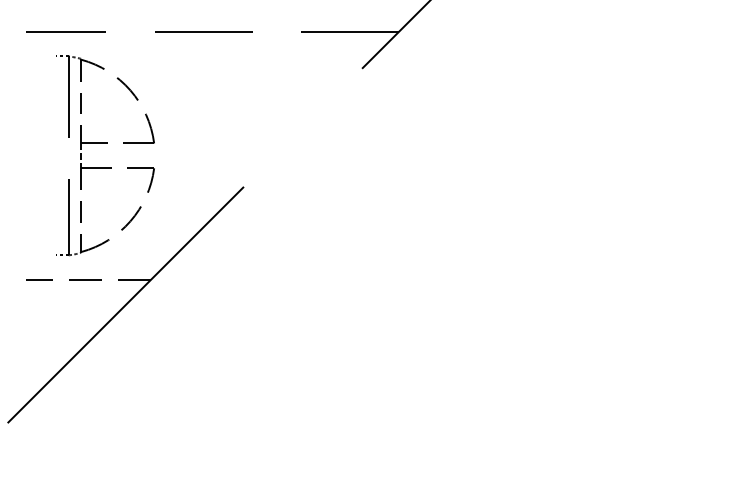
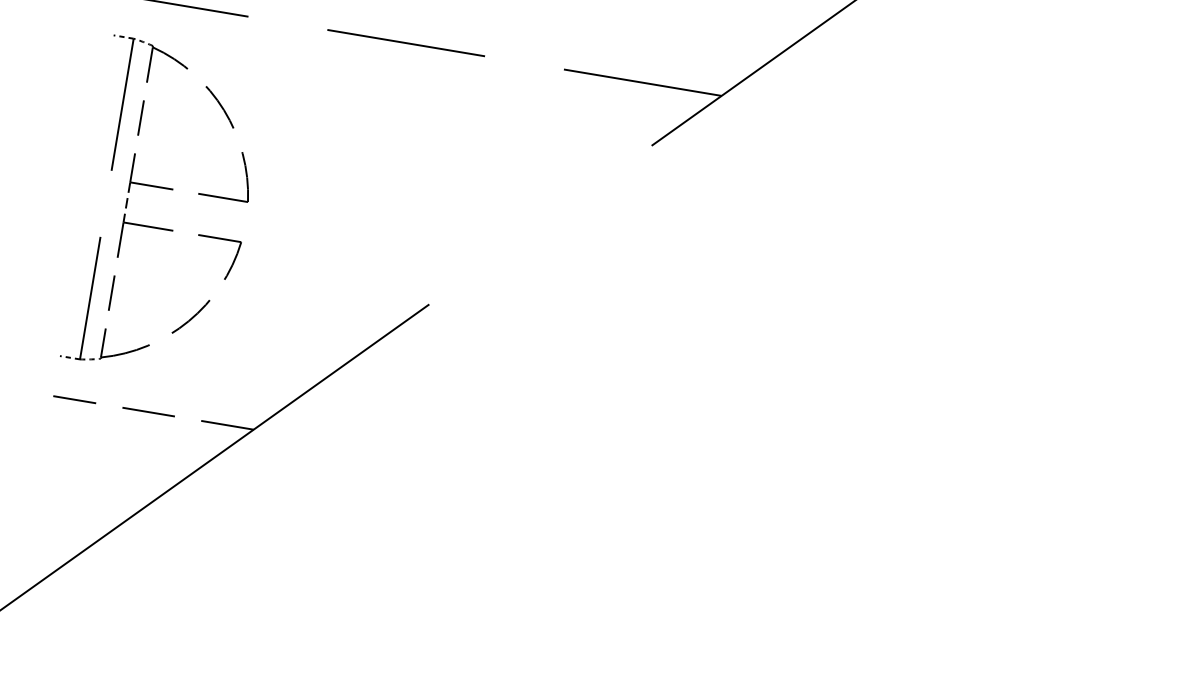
part: (105, 143) -> (169, 189), moved

